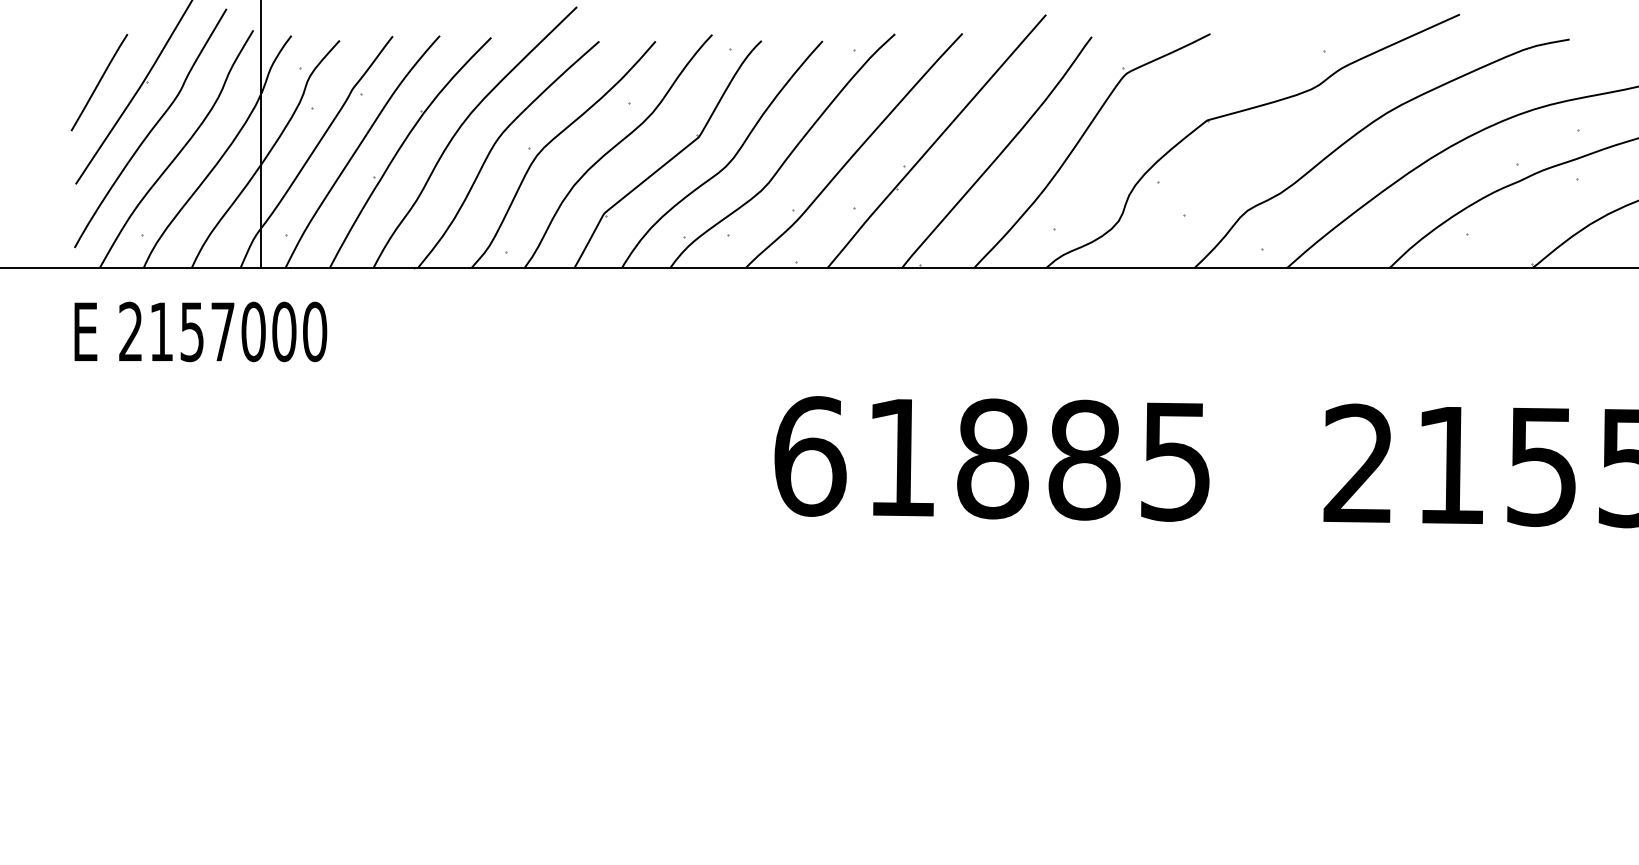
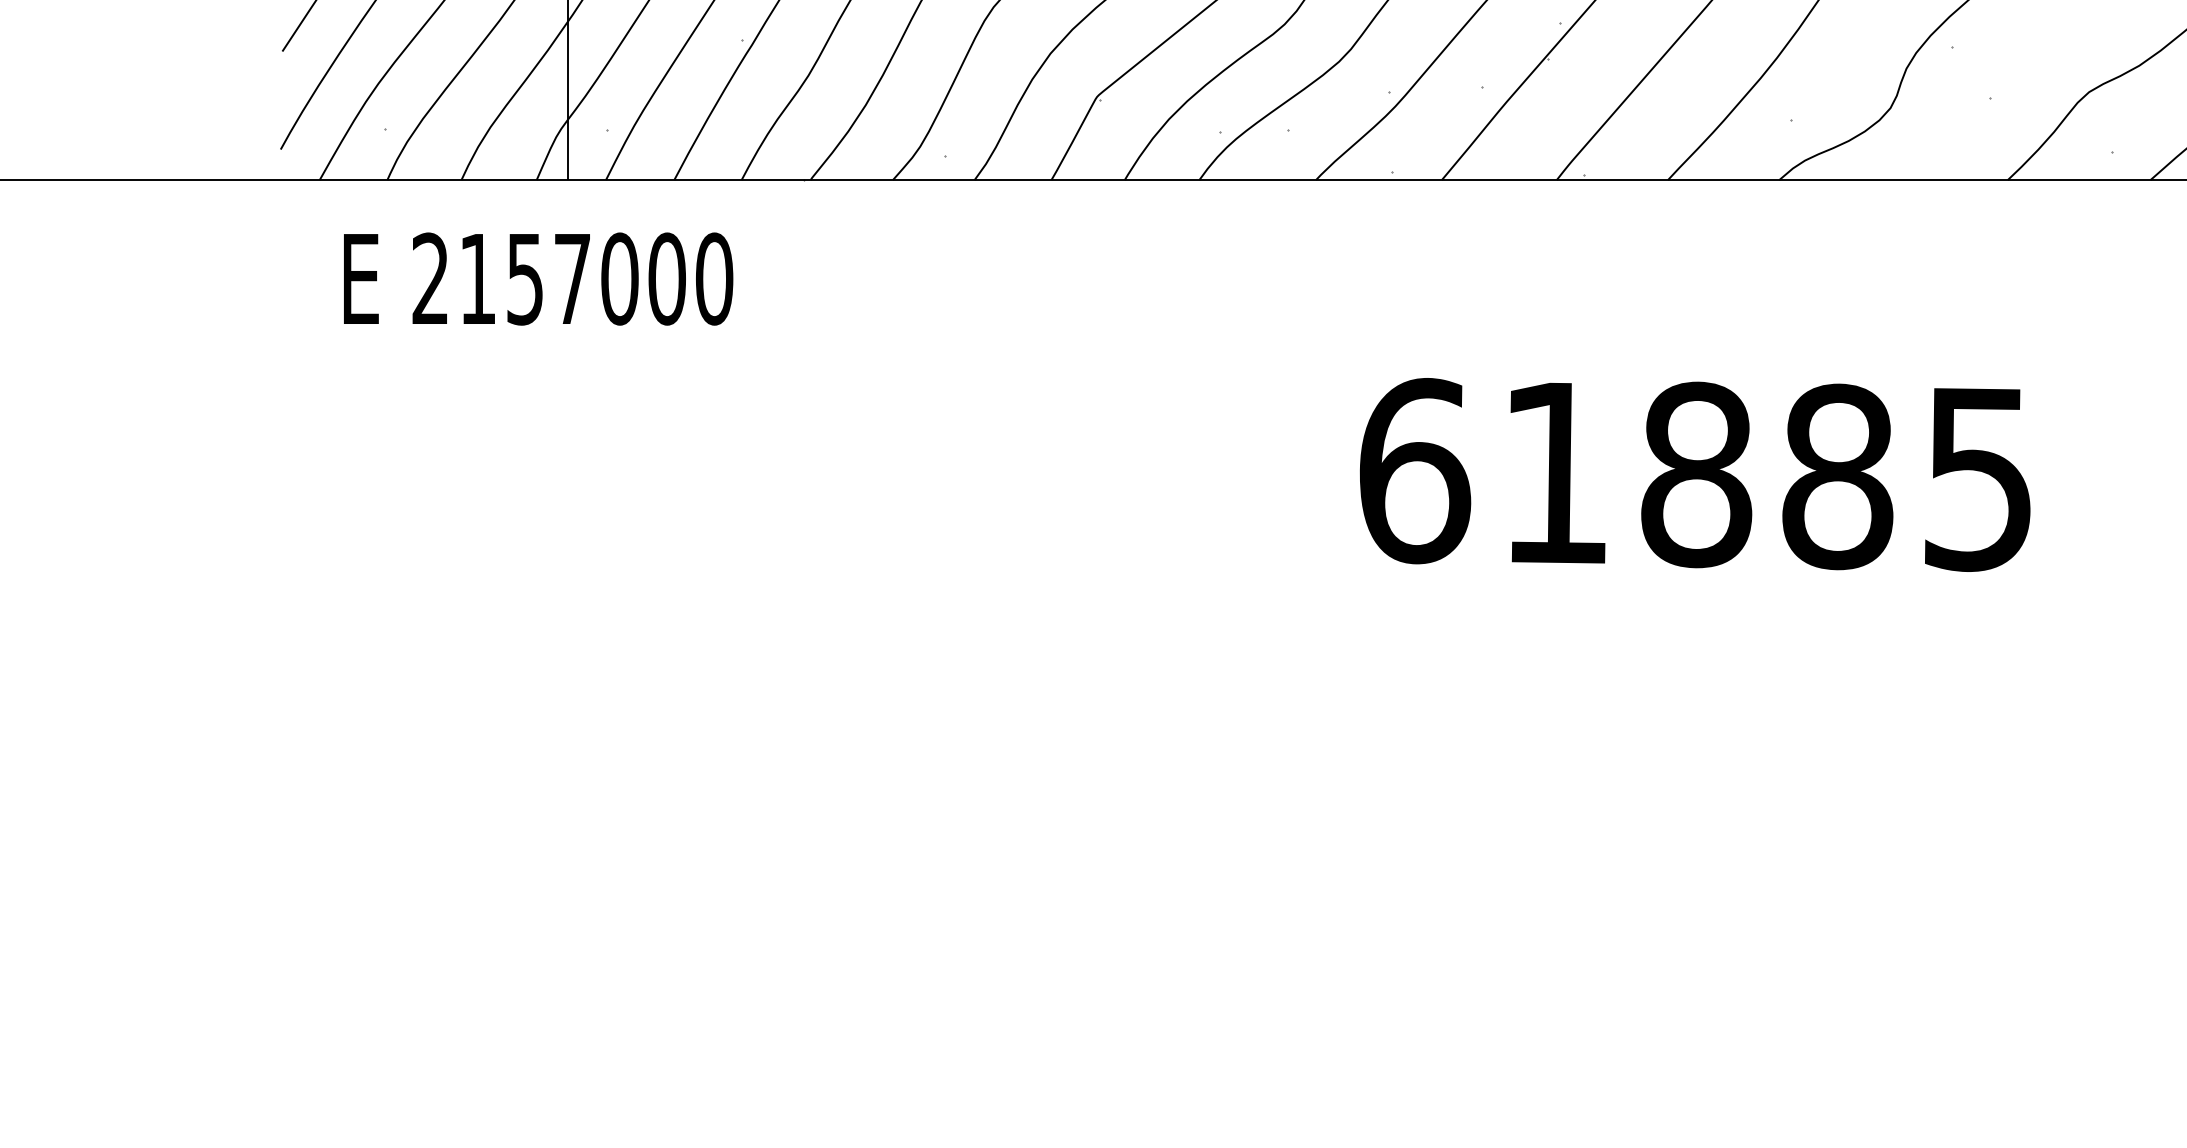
text: (200, 331) -> (537, 278), moved

